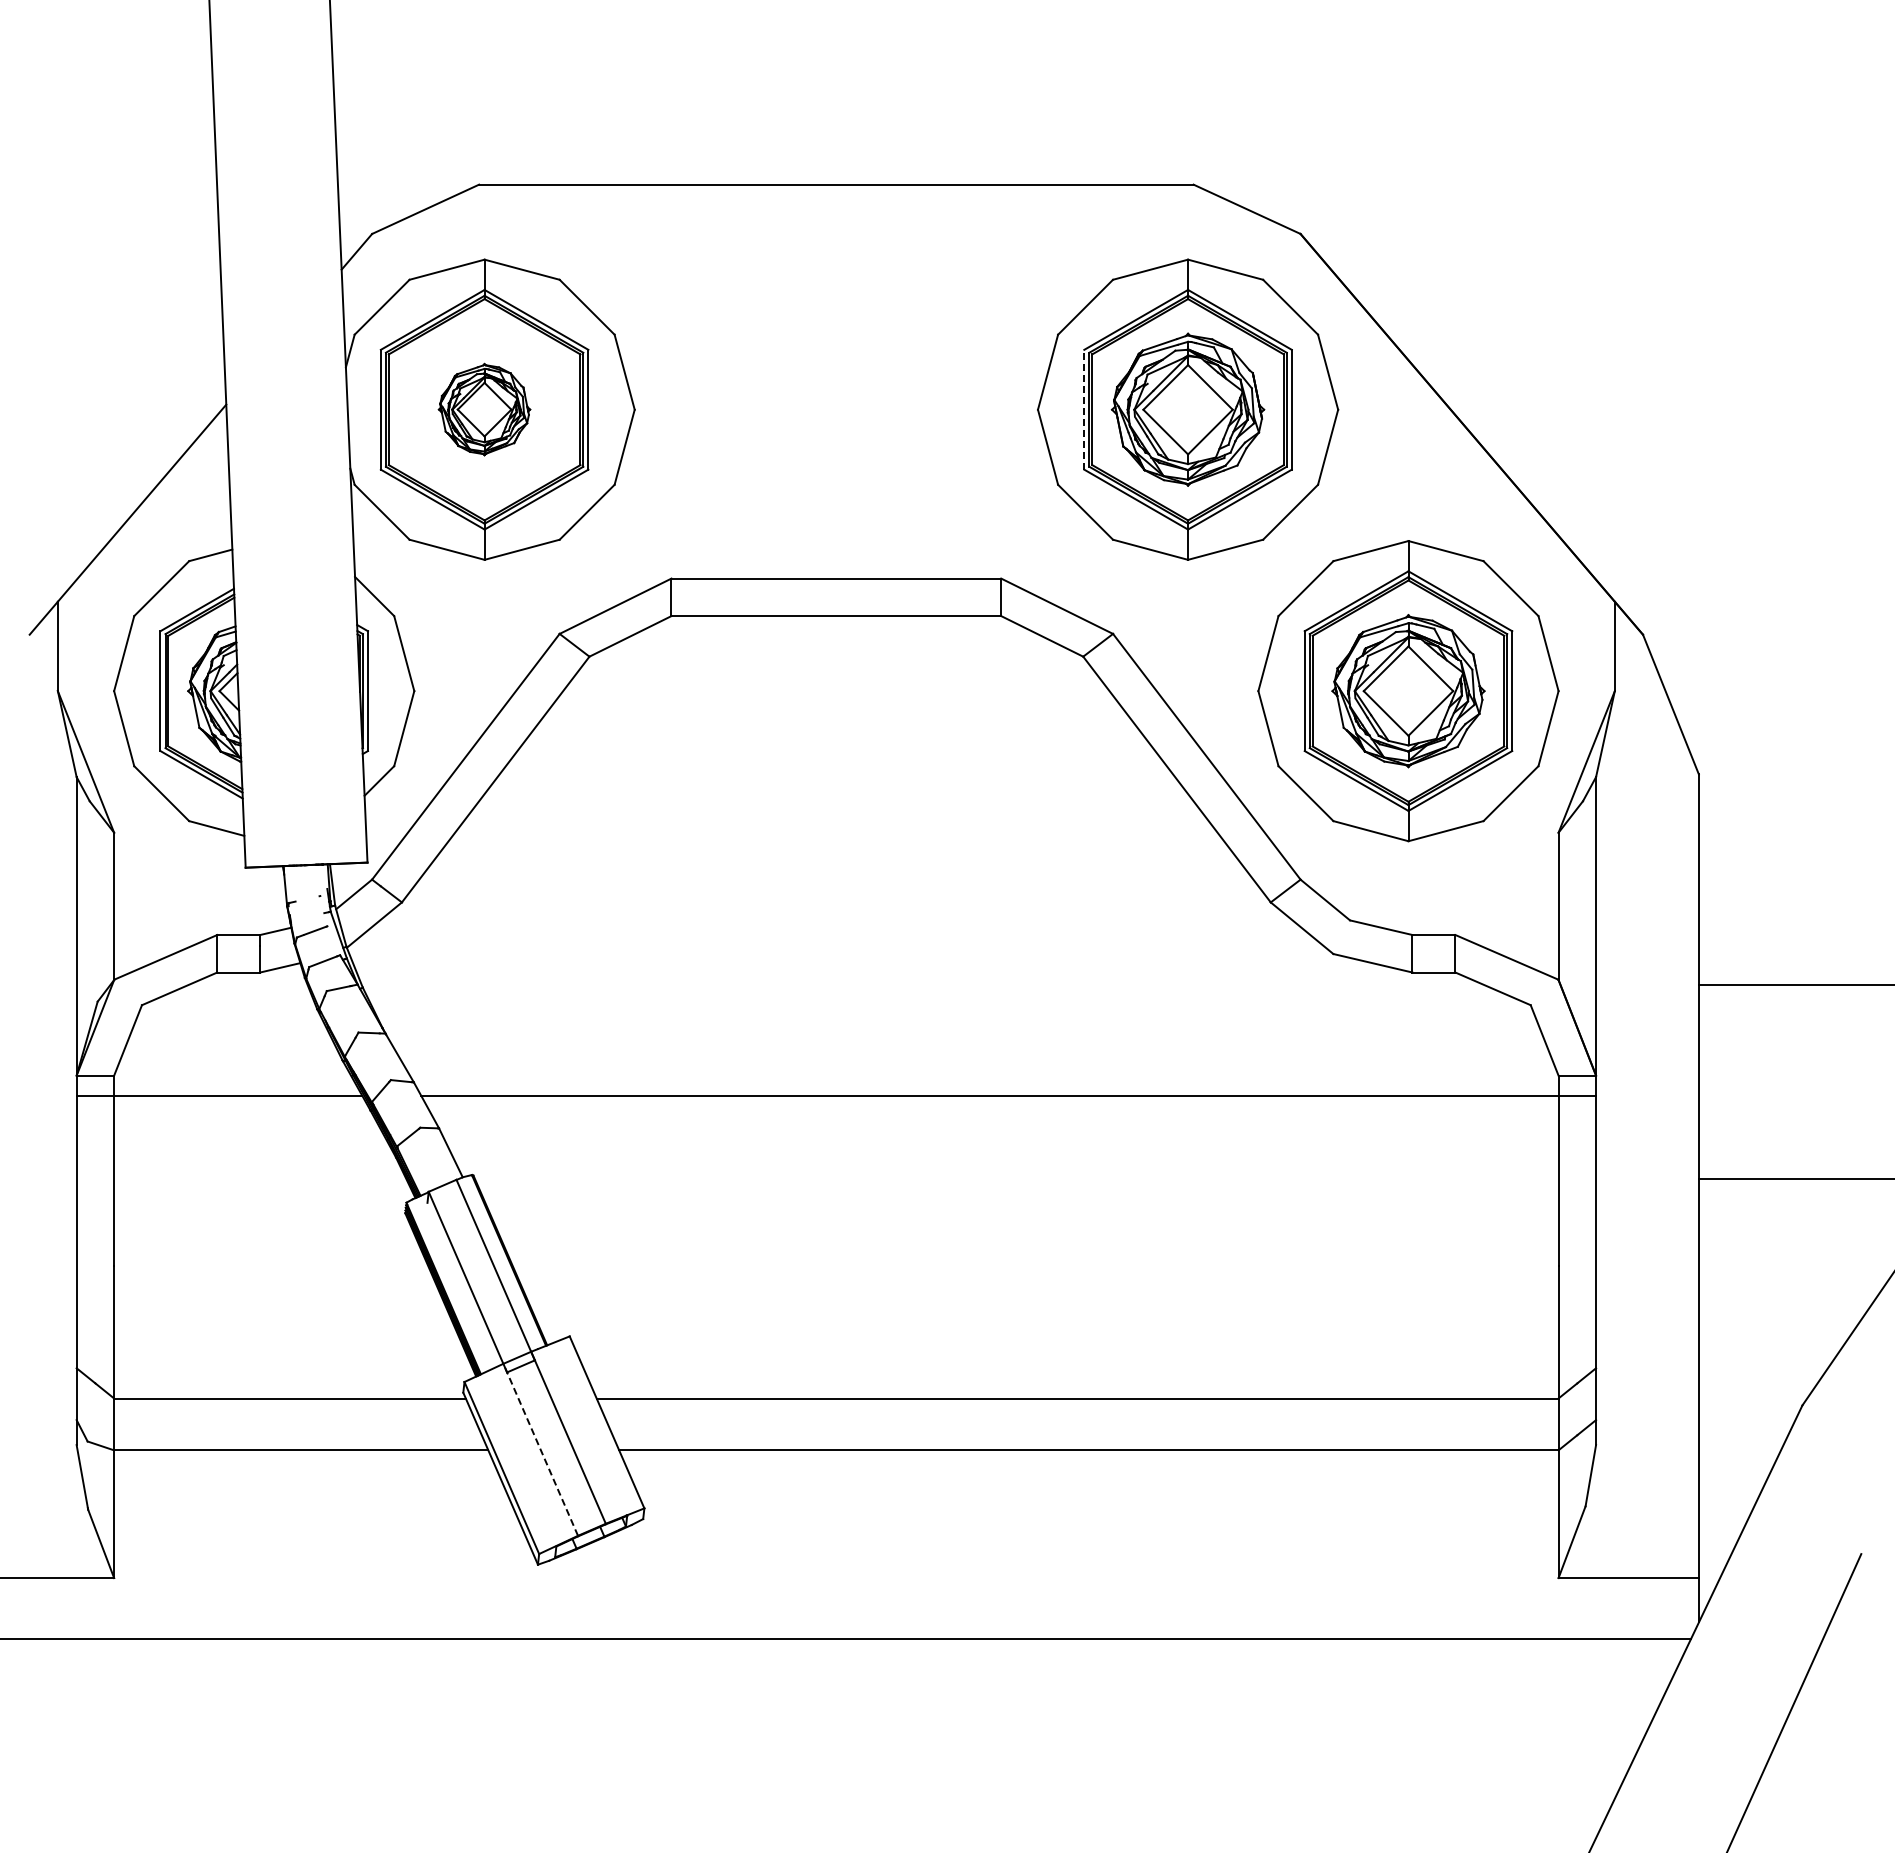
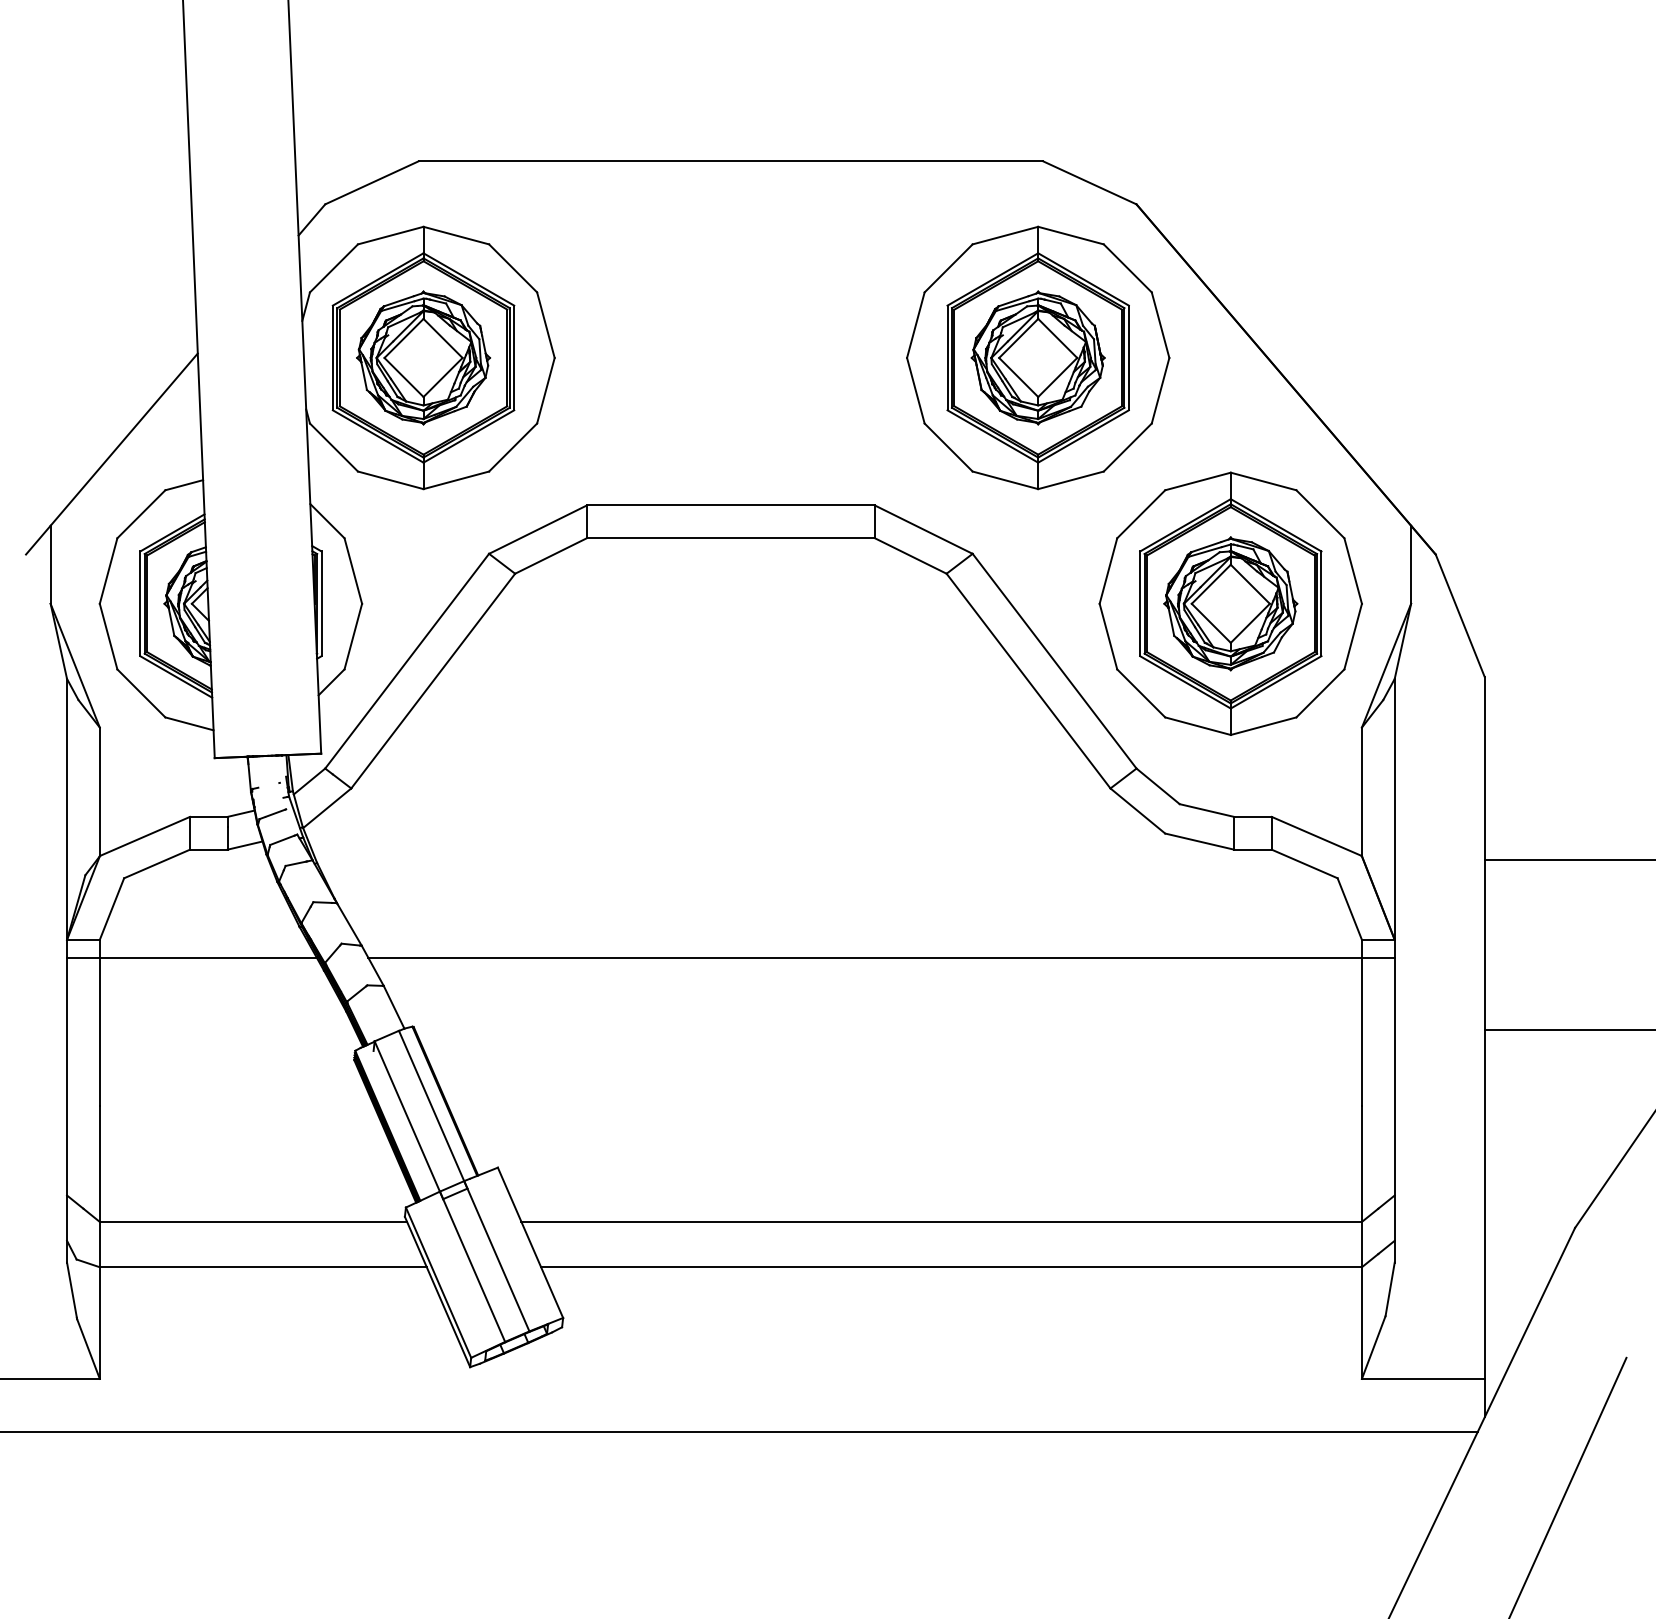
part: (484, 409) -> (423, 357), size x1.67
line: (1084, 409) -> (947, 357), dashed -> solid
line: (540, 1449) -> (472, 1266), dashed -> solid

